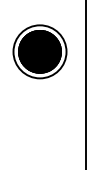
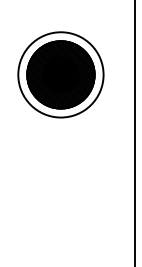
part: (39, 51) -> (60, 74), moved

